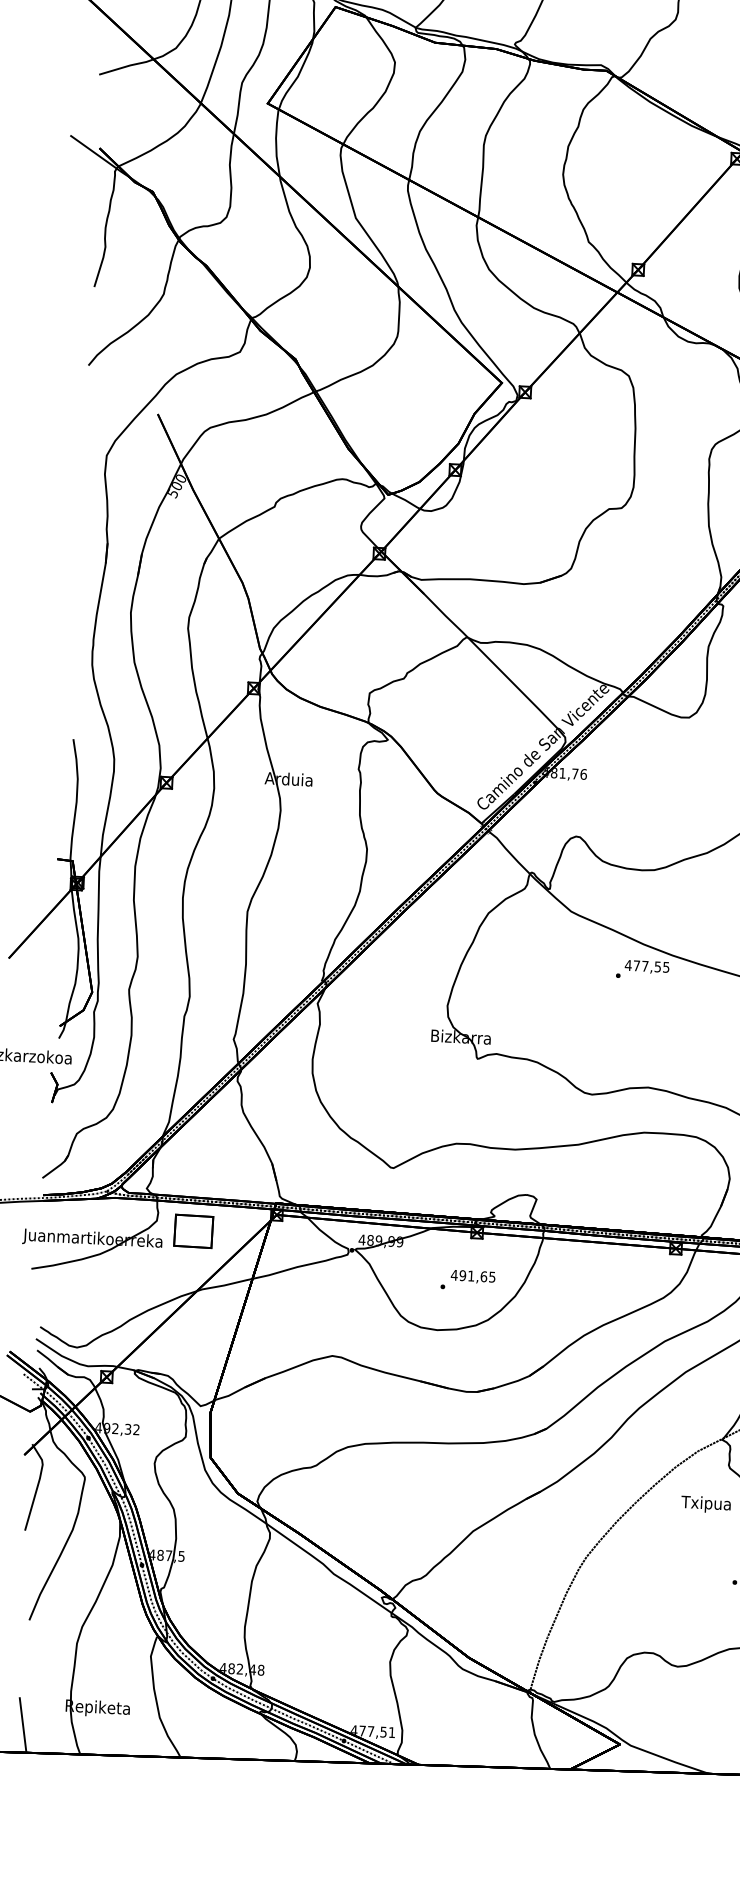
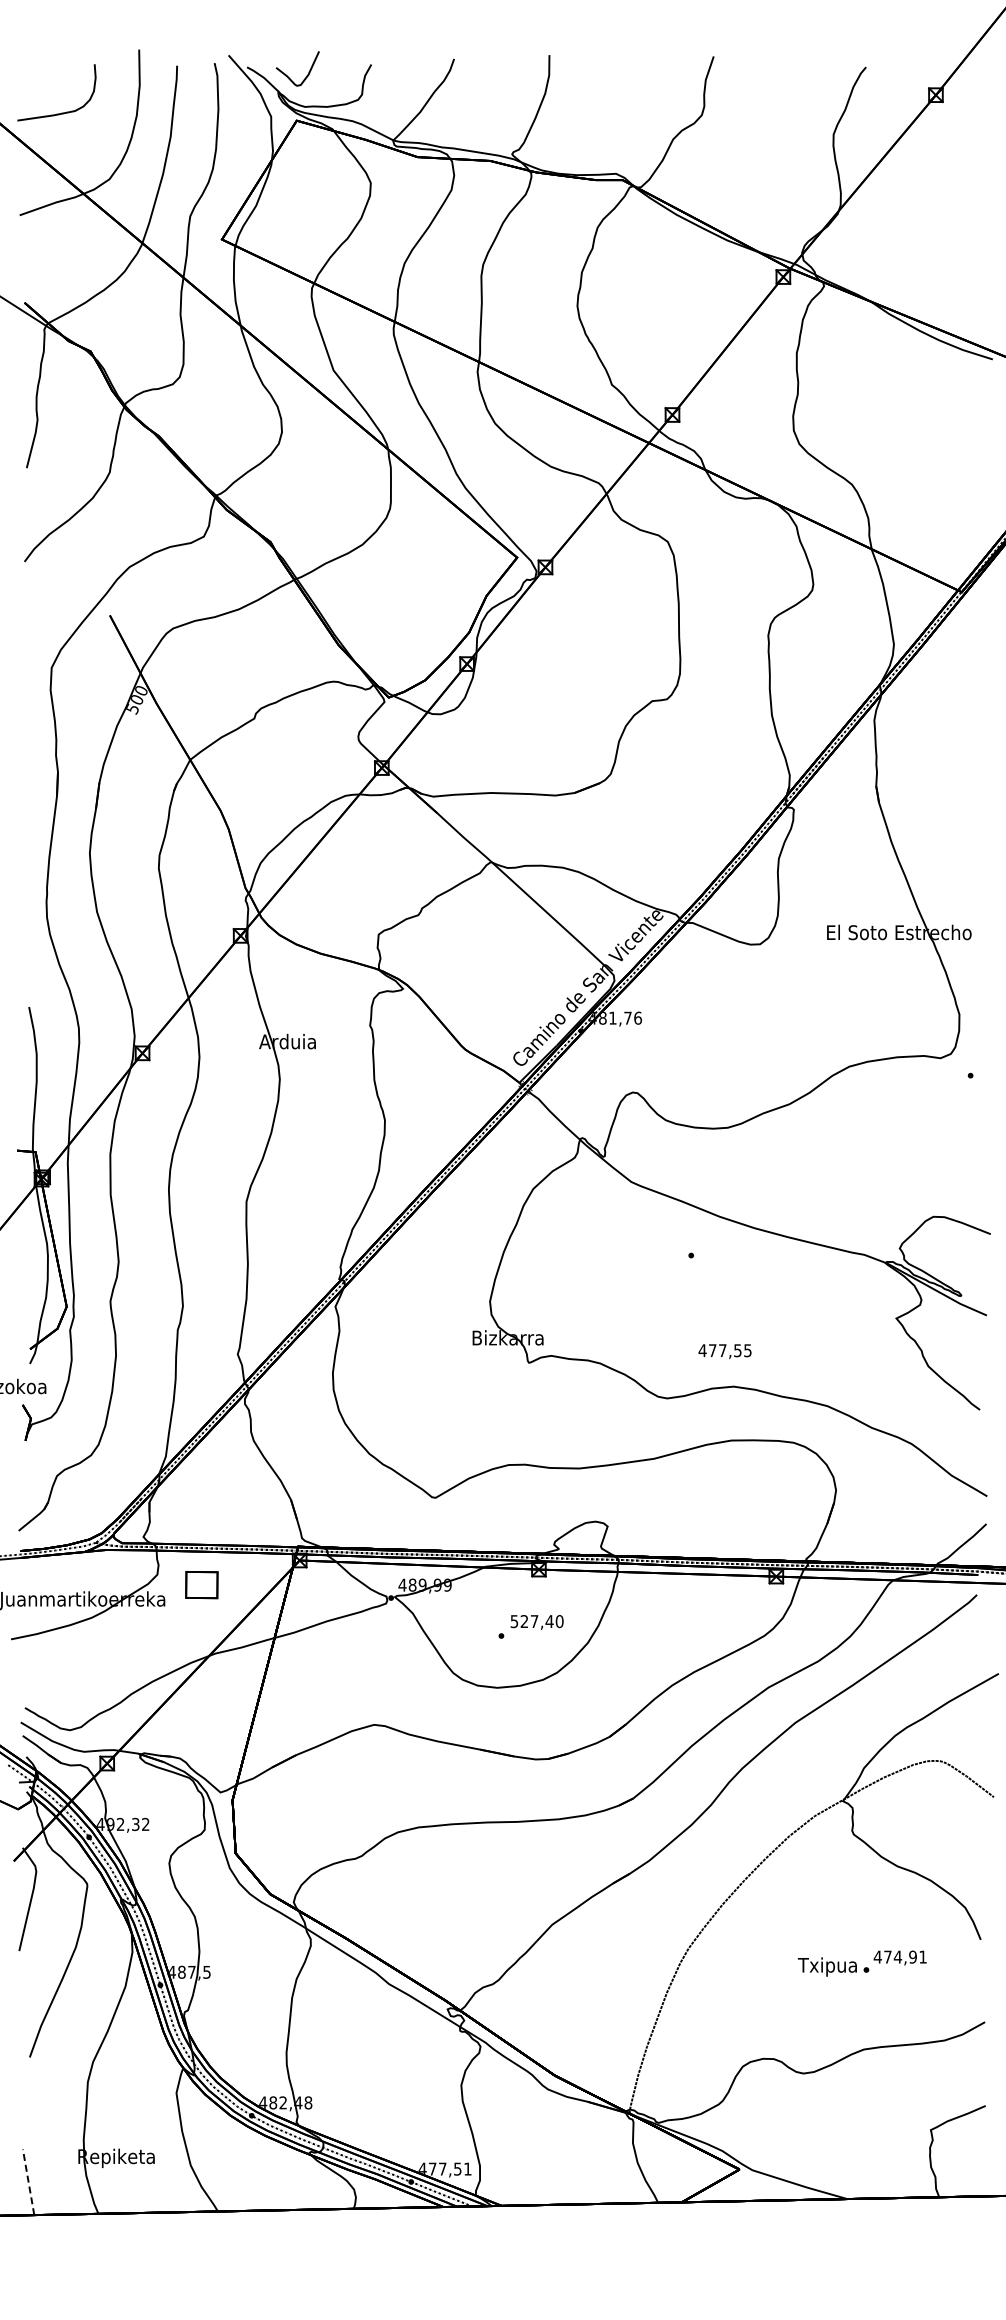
text: (646, 967) -> (724, 1351), moved
part: (193, 1230) -> (201, 1584), size x0.7
text: (472, 1276) -> (536, 1621), 491,65 -> 527,40
text: (705, 1504) -> (826, 1966), moved
line: (22, 1724) -> (28, 2181), solid -> dashed

